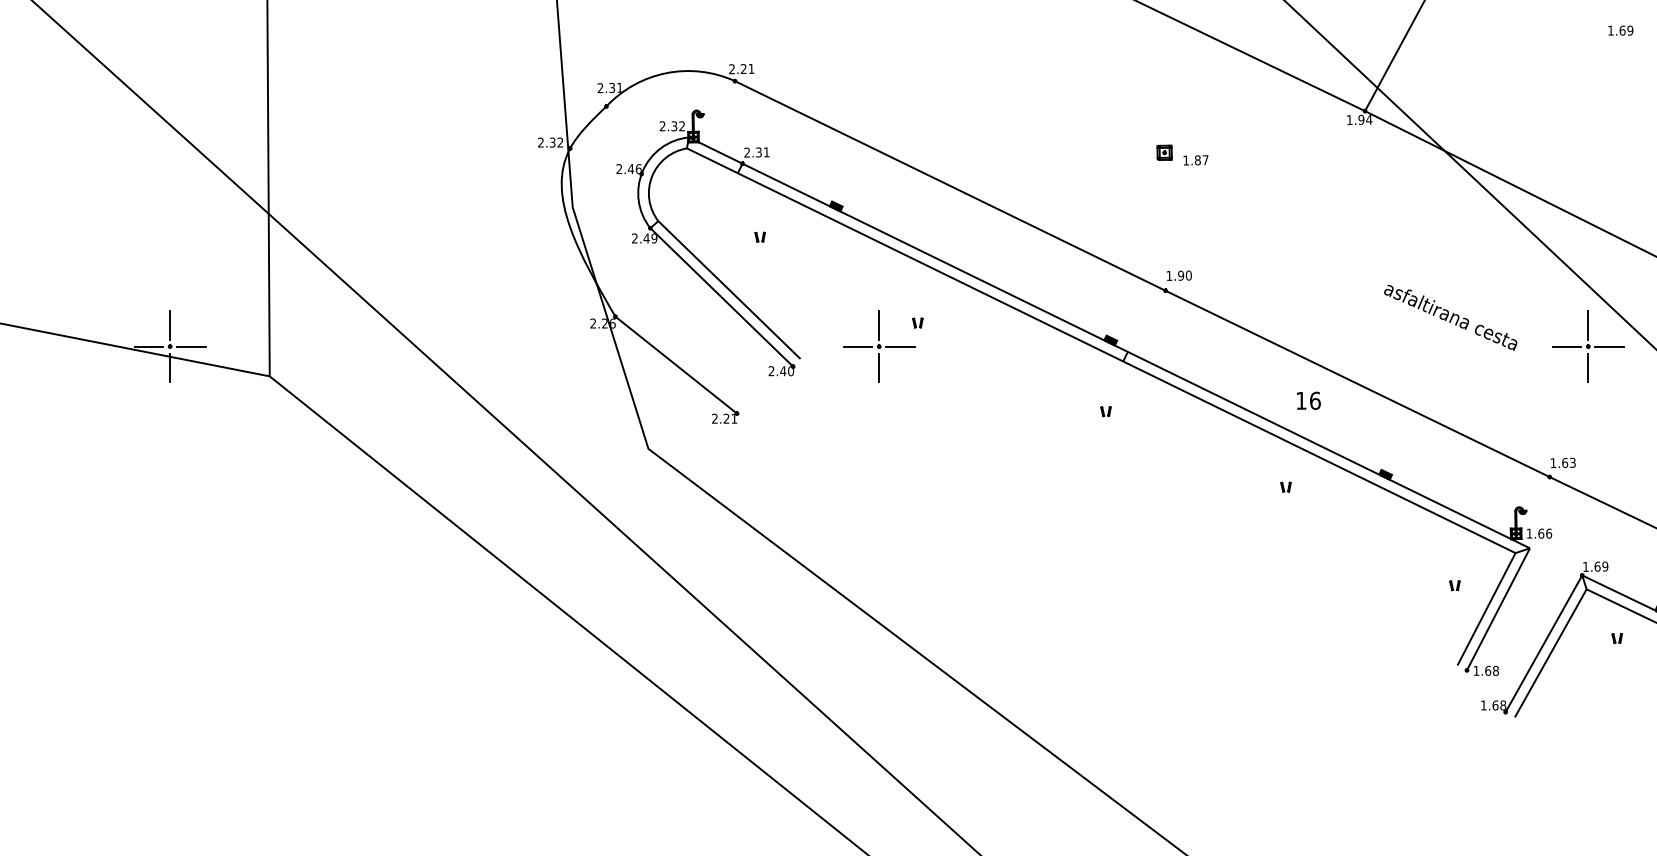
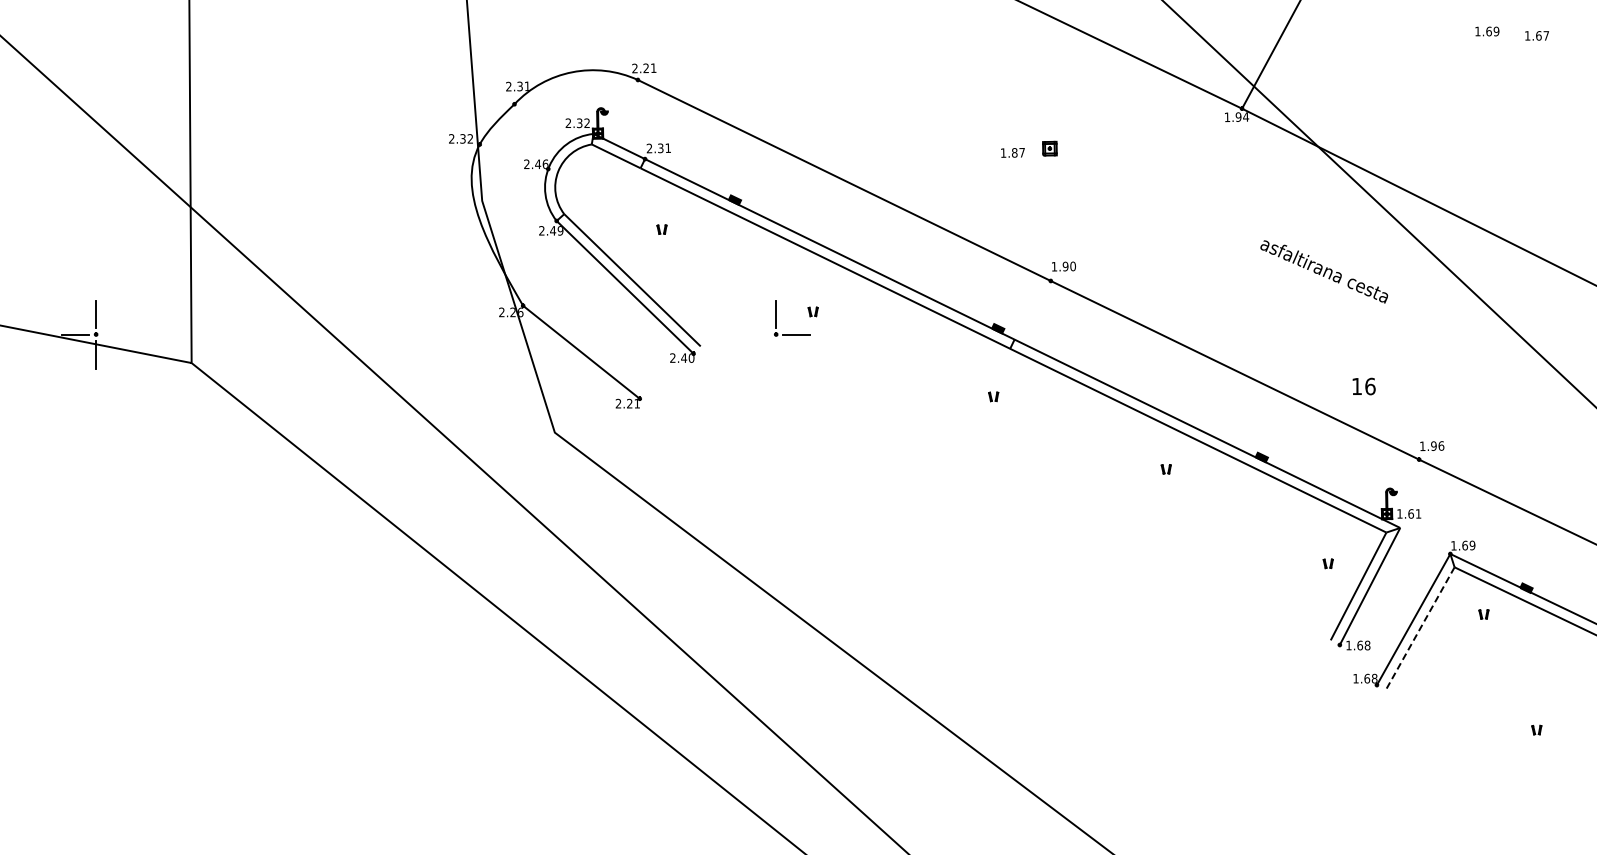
text: (1195, 159) -> (1012, 152), moved
text: (1450, 317) -> (1324, 271), moved
line: (191, 346) -> (116, 334), removed
line: (857, 346) -> (755, 334), removed
part: (1587, 346) -> (1455, 334), removed
line: (879, 367) -> (776, 354), removed
text: (1308, 400) -> (1363, 386), moved
text: (1568, 462) -> (1437, 445), 1.63 -> 1.96
text: (1548, 533) -> (1418, 513), 1.66 -> 1.61
line: (1550, 654) -> (1419, 629), solid -> dashed

